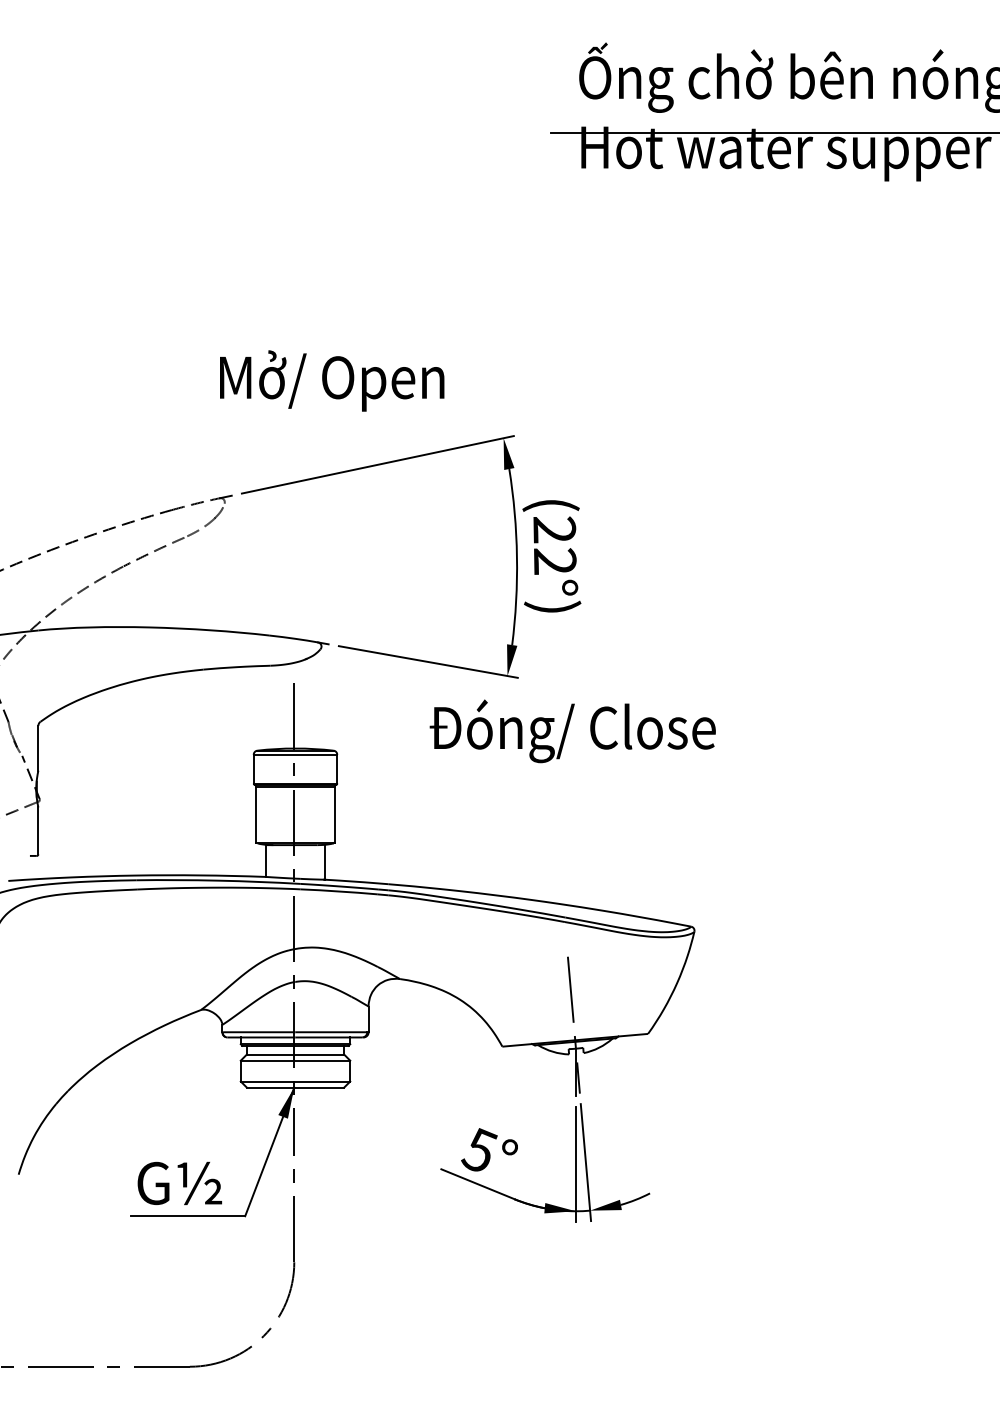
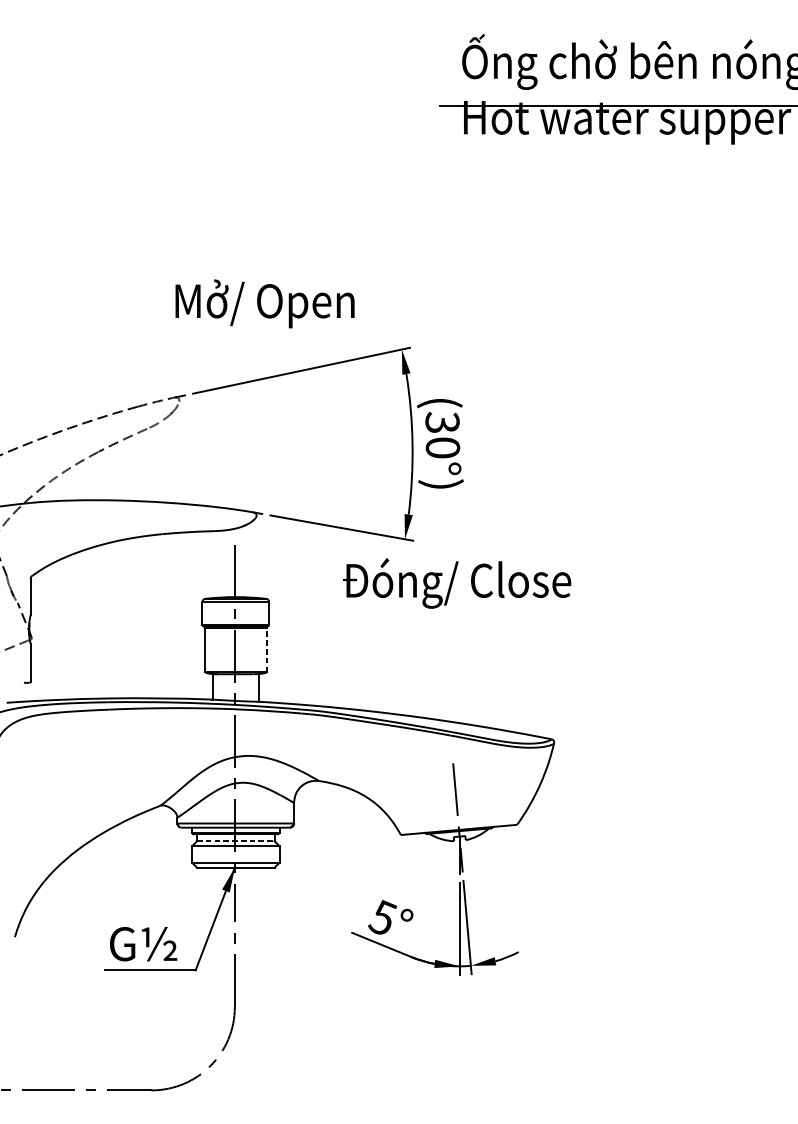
text: (554, 545) -> (442, 435), (22°) -> (30°)
line: (334, 814) -> (266, 649), solid -> dashed
line: (295, 1054) -> (235, 841), solid -> dashed

